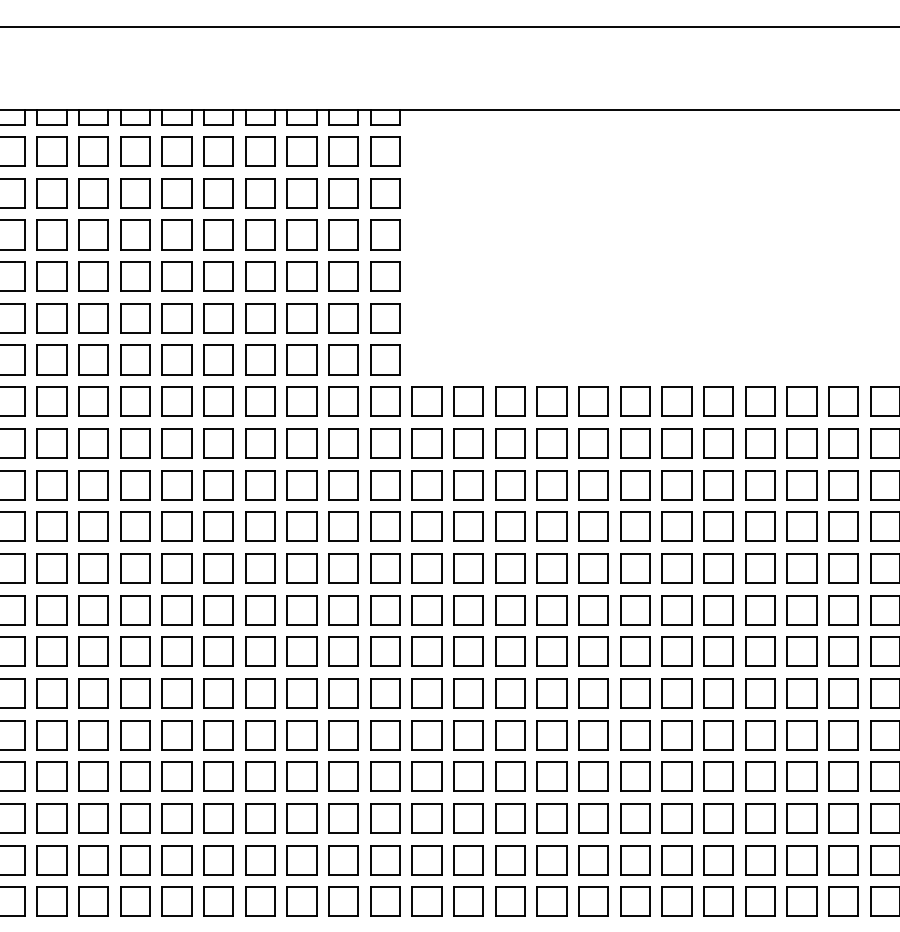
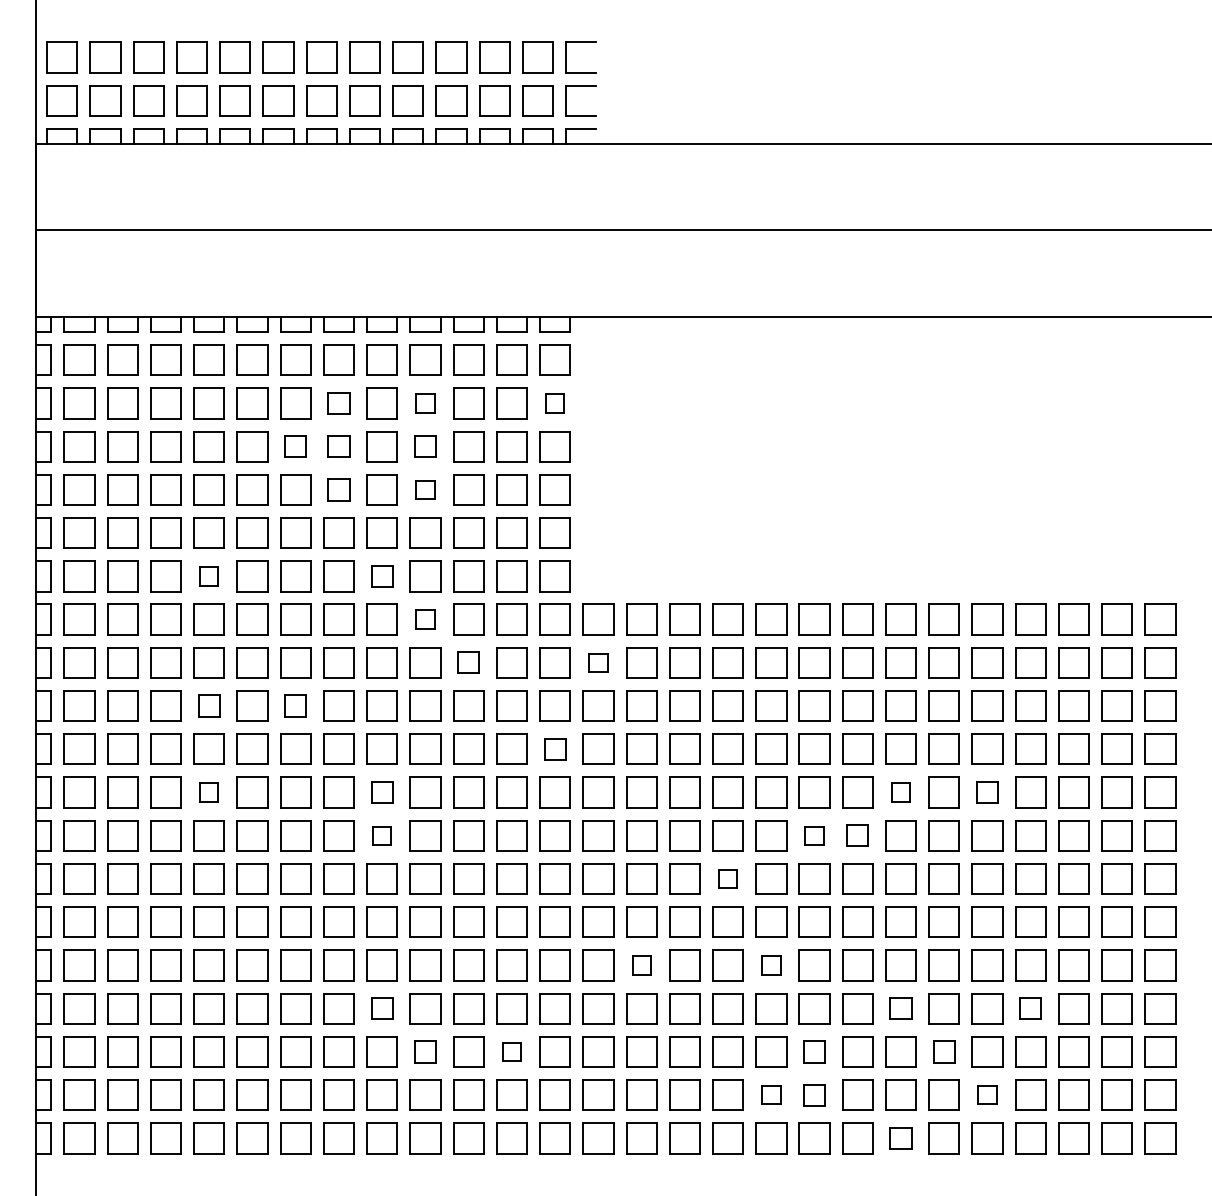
part: (176, 193) -> (338, 403), size x0.7
part: (260, 193) -> (425, 403), size x0.6
part: (384, 193) -> (554, 403), size x0.6
part: (135, 234) -> (295, 446), size x0.7
part: (176, 234) -> (338, 446), size x0.7
part: (260, 234) -> (425, 446), size x0.7
part: (176, 276) -> (338, 489), size x0.7
part: (260, 276) -> (425, 489), size x0.6
part: (51, 360) -> (208, 576), size x0.6
part: (217, 360) -> (381, 576), size x0.7
part: (260, 401) -> (425, 619), size x0.6
part: (301, 443) -> (468, 662), size x0.7
part: (427, 443) -> (598, 662), size x0.6
part: (51, 484) -> (208, 705), size x0.7
part: (135, 484) -> (295, 705), size x0.7
part: (384, 525) -> (554, 748), size x0.7
part: (51, 568) -> (208, 792), size x0.6
part: (217, 568) -> (381, 792), size x0.7
part: (718, 568) -> (900, 792), size x0.6
part: (801, 568) -> (987, 792), size x0.7
part: (217, 609) -> (381, 835), size x0.6
part: (635, 609) -> (814, 835), size x0.6
part: (676, 609) -> (857, 835), size x0.7
part: (551, 651) -> (727, 878), size x0.6
part: (468, 735) -> (641, 965), size x0.6
part: (593, 735) -> (771, 965), size x0.6
part: (217, 776) -> (381, 1008), size x0.7
part: (718, 776) -> (900, 1008), size x0.7
part: (843, 776) -> (1030, 1008), size x0.7
part: (260, 818) -> (425, 1051), size x0.7
part: (343, 818) -> (511, 1051), size x0.6
part: (635, 818) -> (814, 1051), size x0.7
part: (759, 818) -> (943, 1051), size x0.7
part: (593, 859) -> (771, 1094), size x0.6
part: (635, 859) -> (814, 1094), size x0.7
part: (801, 859) -> (987, 1094), size x0.6
part: (718, 901) -> (900, 1138), size x0.7

